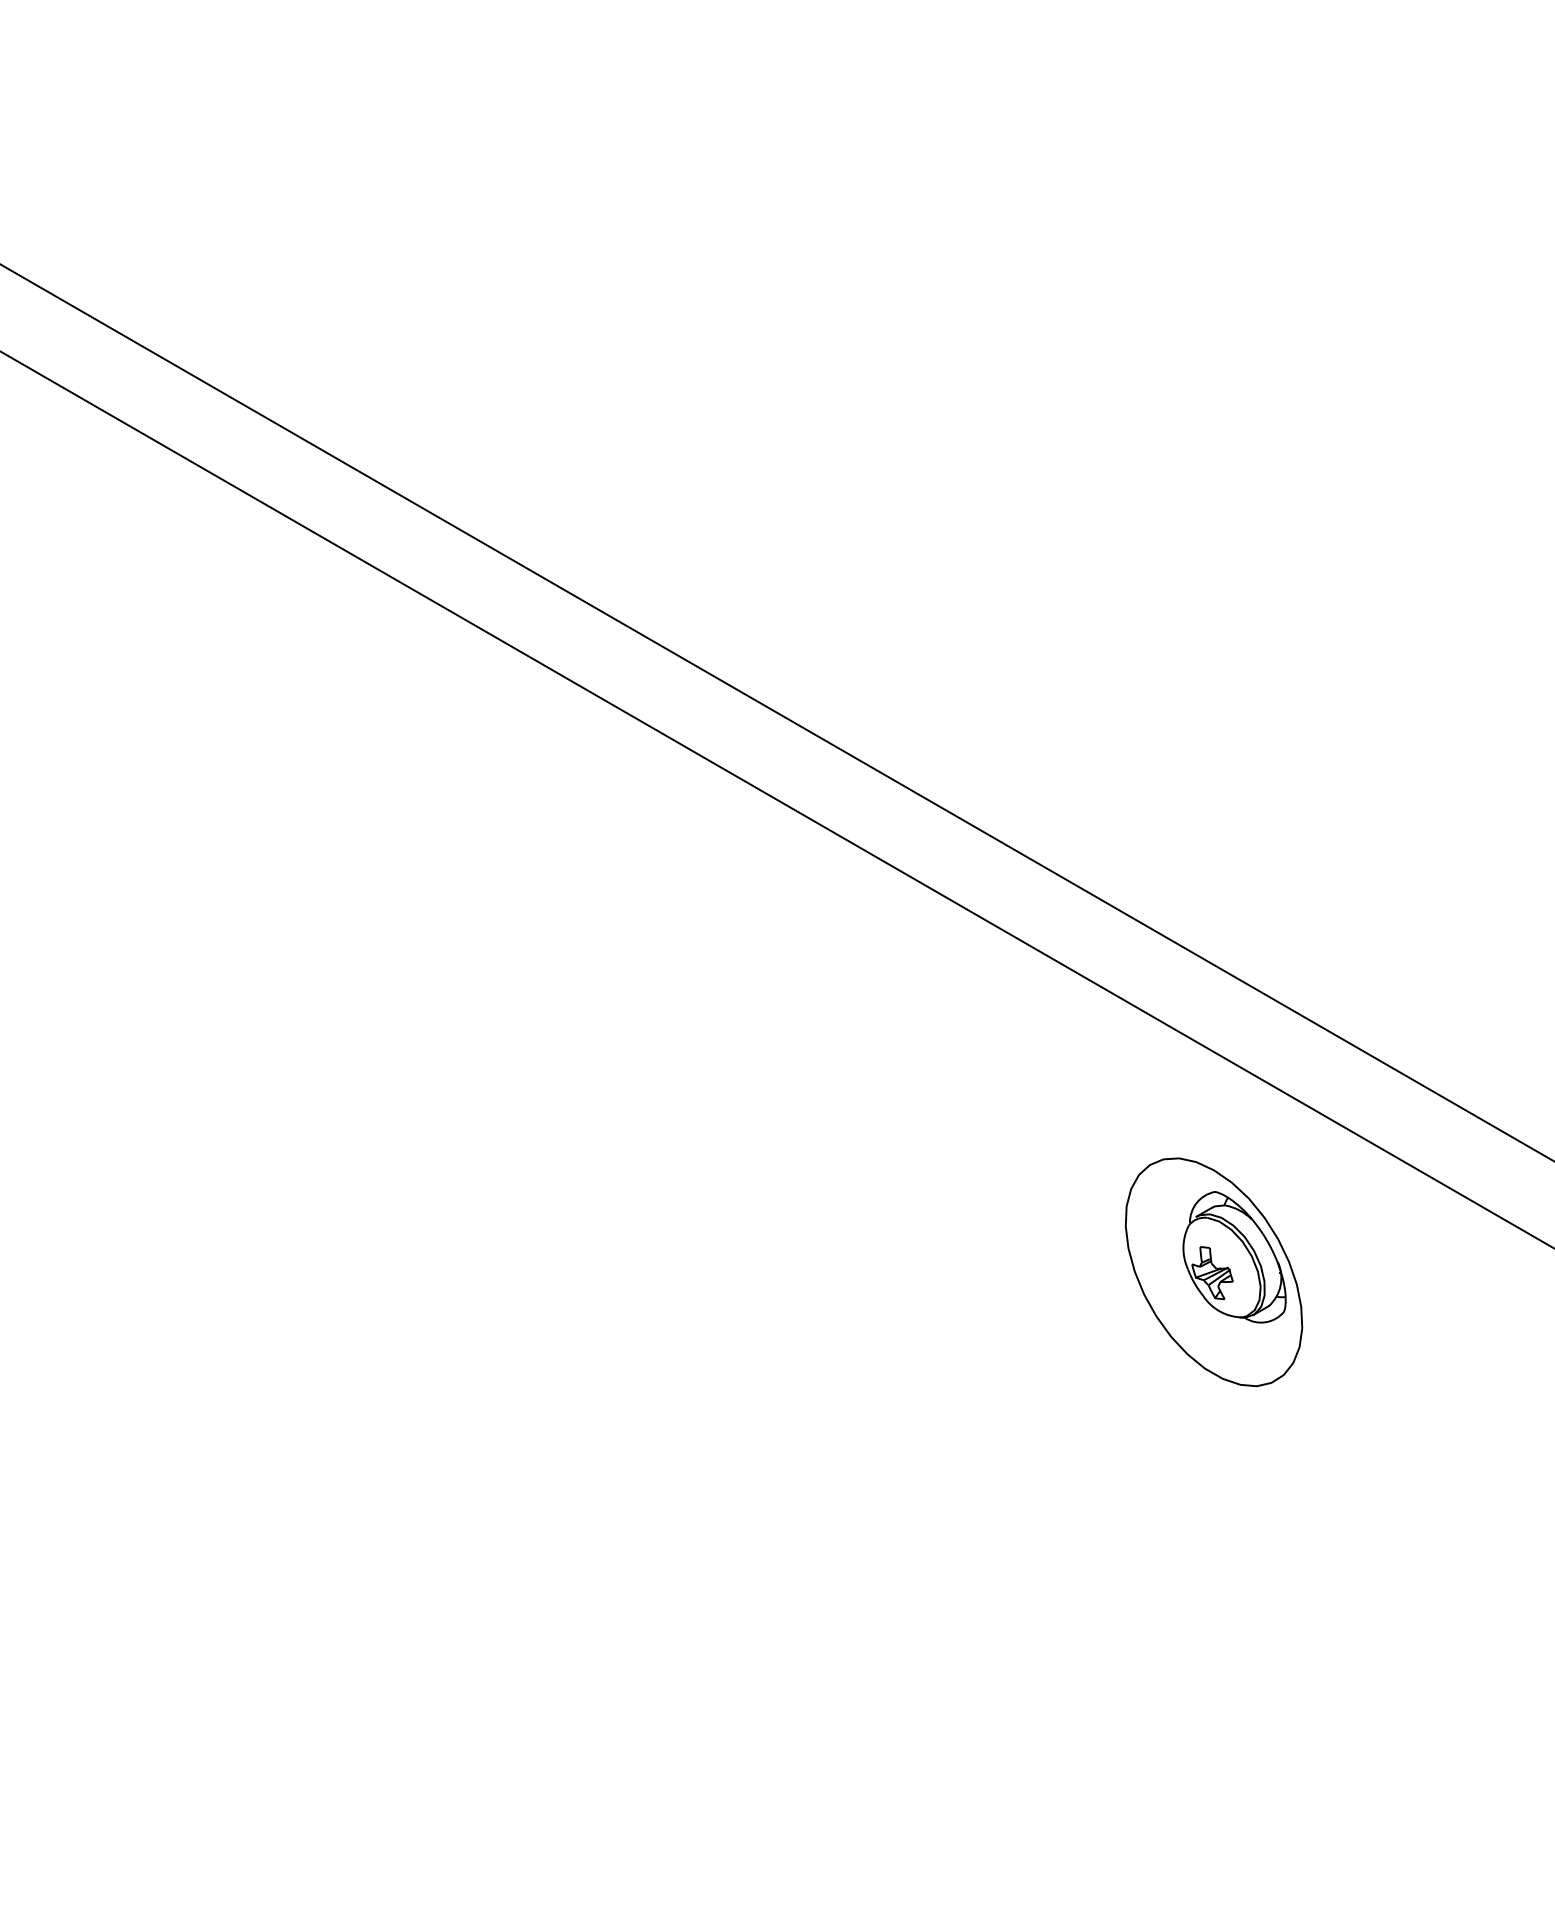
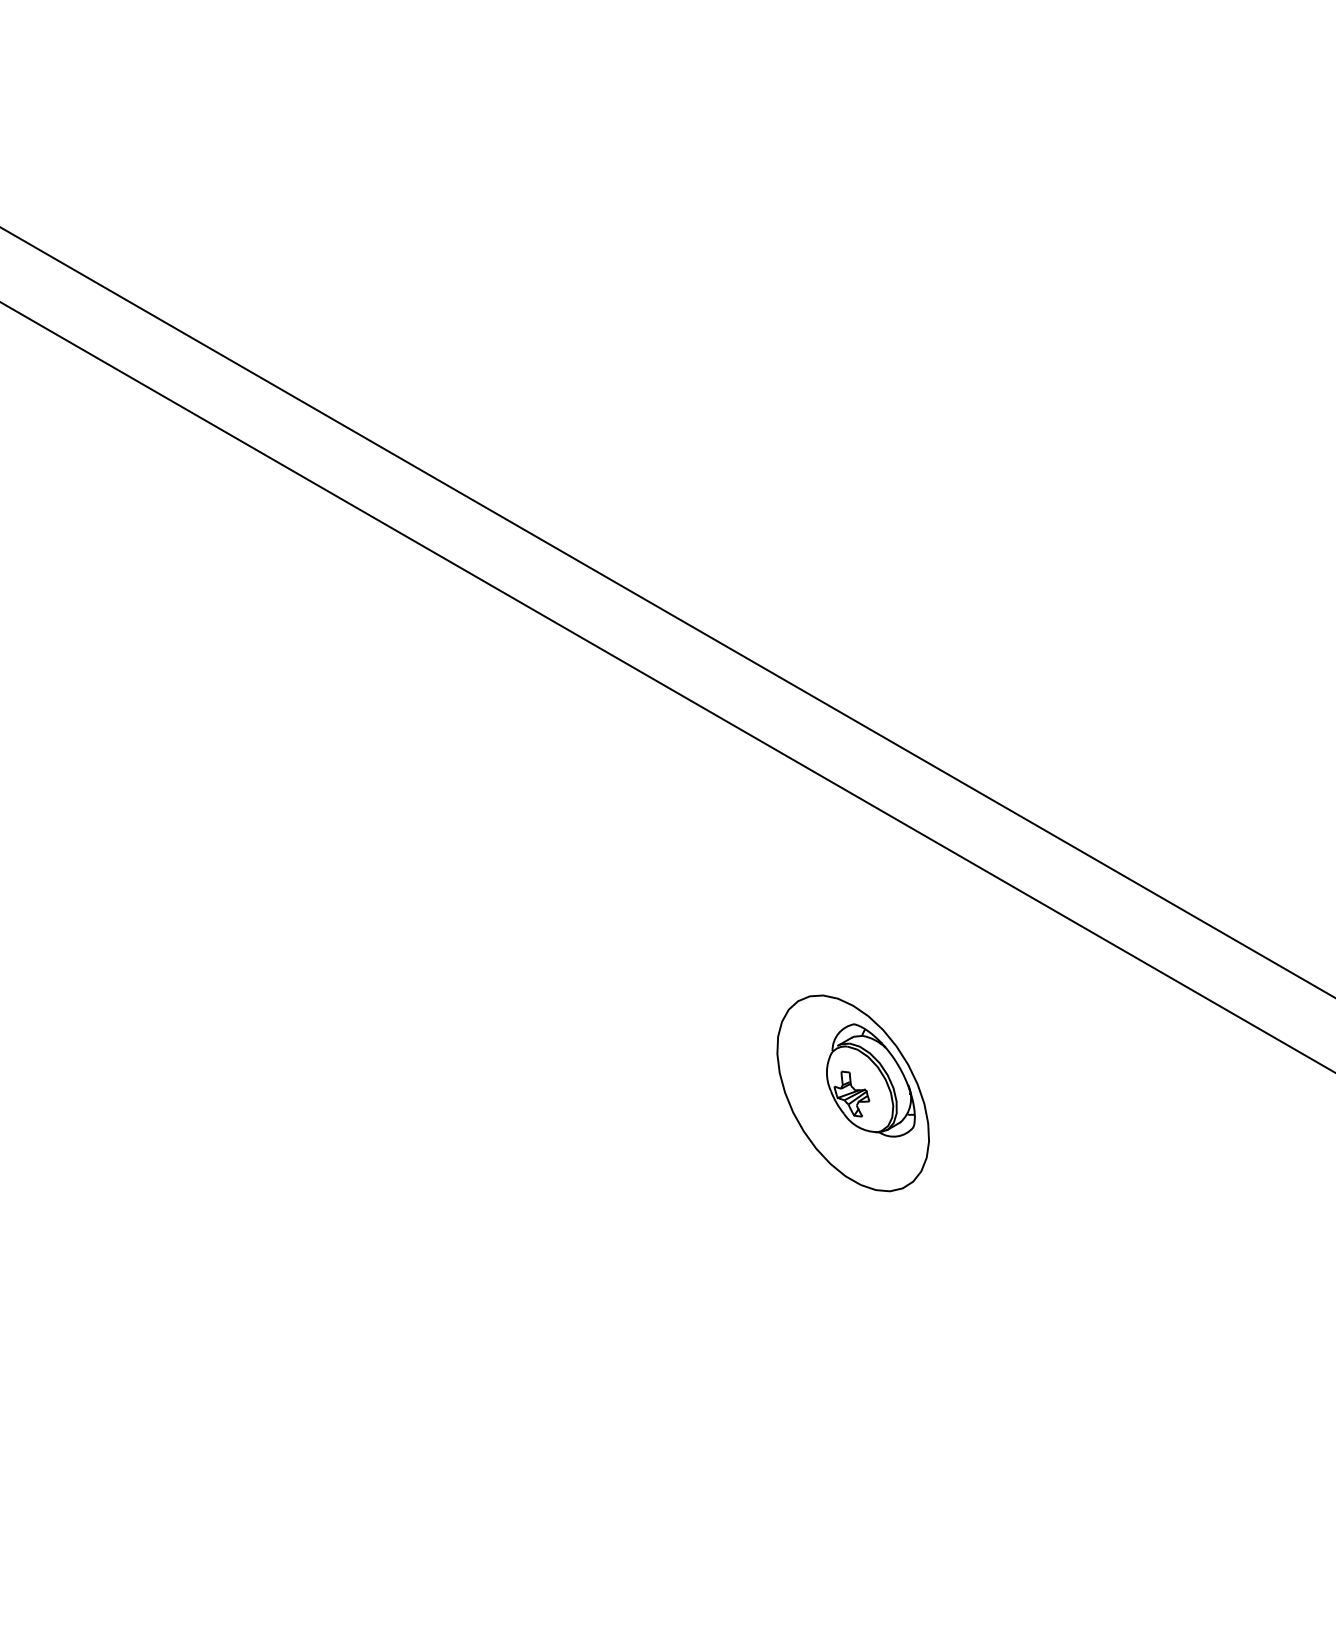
part: (1213, 1272) -> (852, 1093), moved

